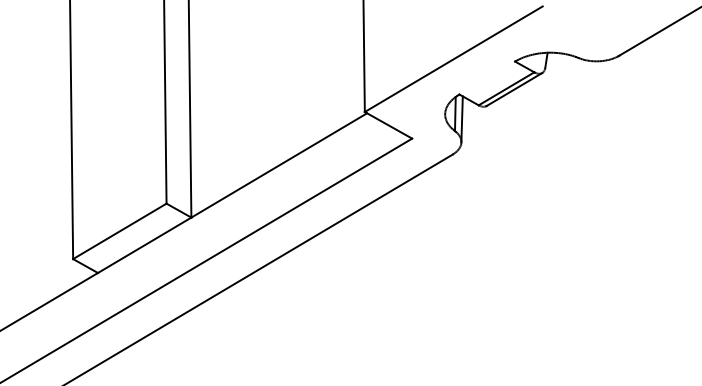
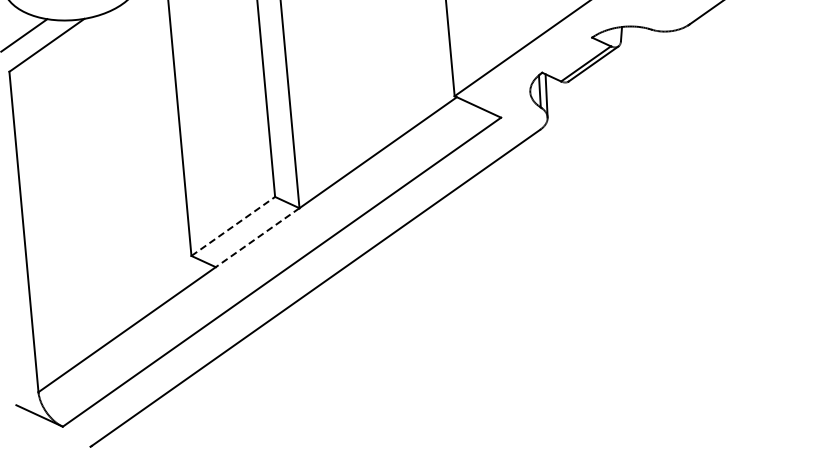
line: (120, 231) -> (233, 226), solid -> dashed
line: (144, 245) -> (257, 237), solid -> dashed

